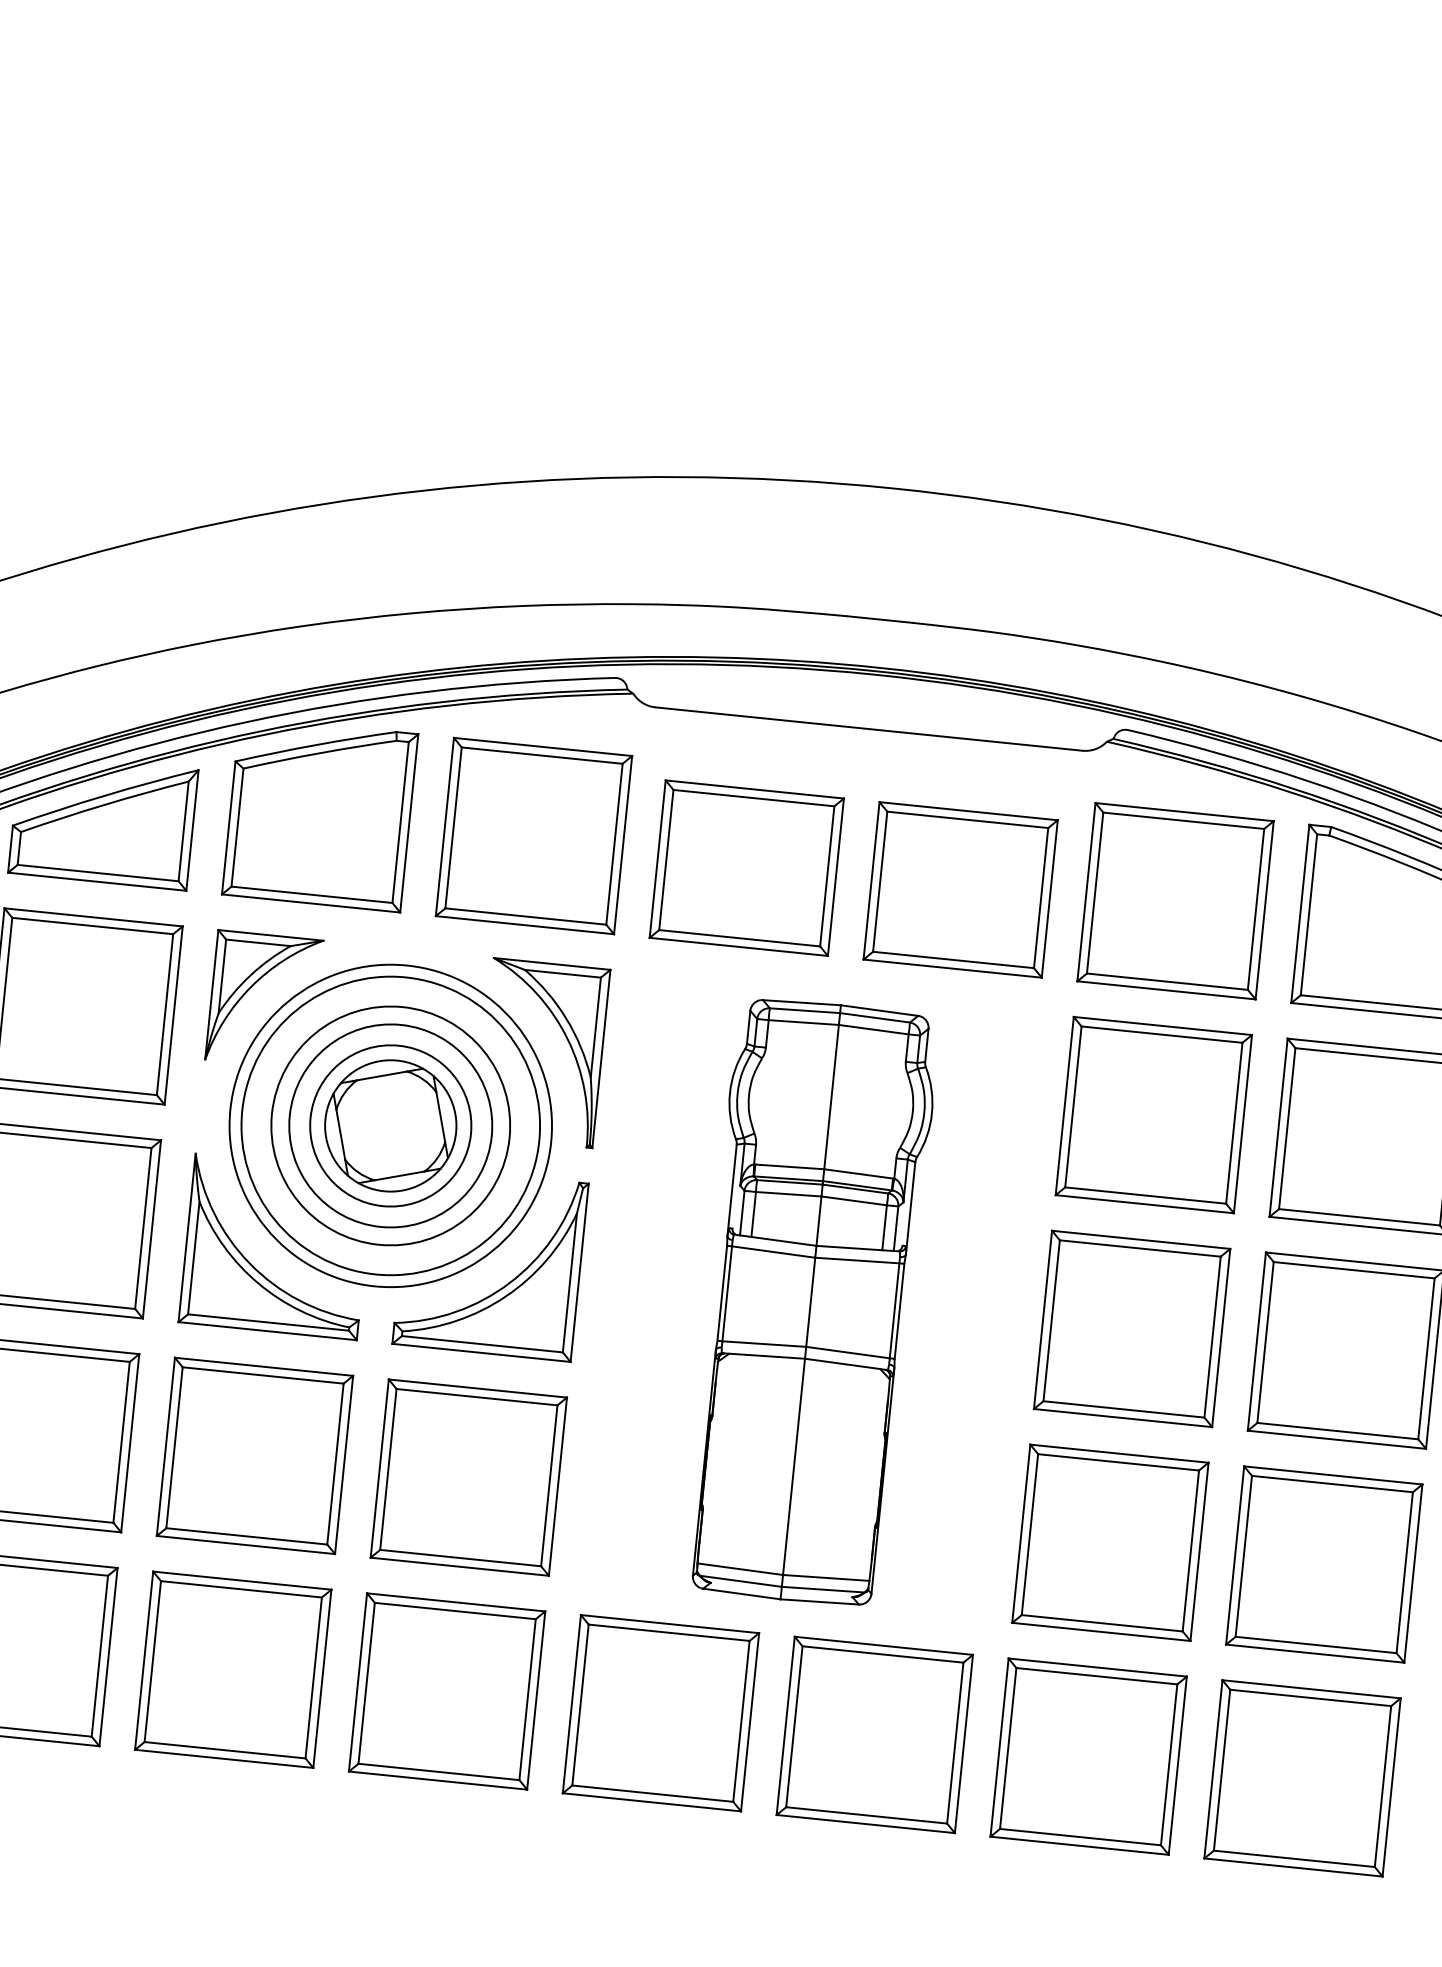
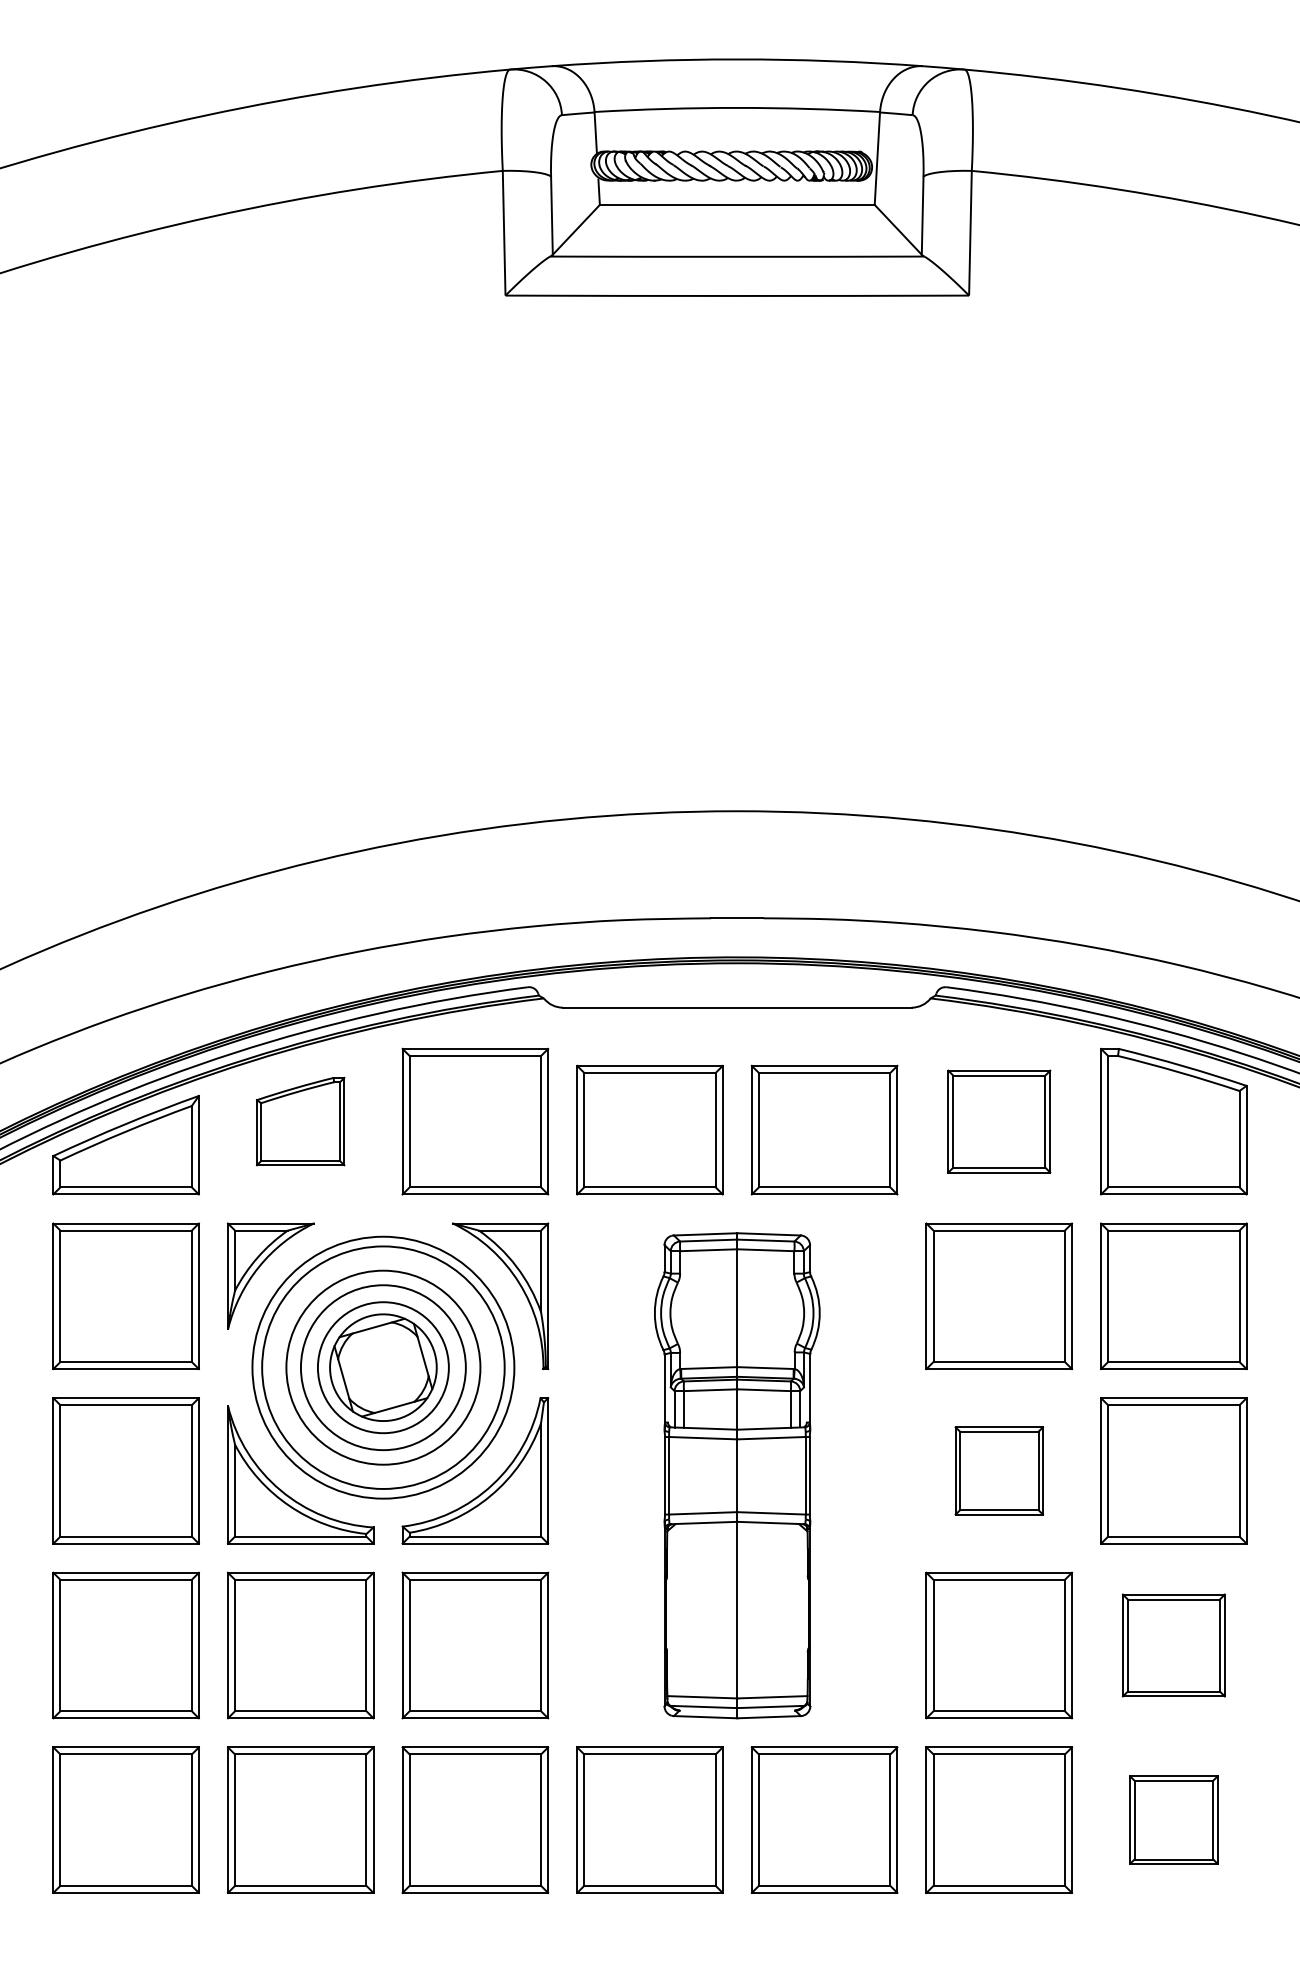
part: (319, 814) -> (300, 1121), size x0.6
part: (1175, 901) -> (999, 1121), size x0.7
part: (1132, 1328) -> (999, 1470), size x0.6
part: (1323, 1564) -> (1173, 1645), size x0.7
part: (1302, 1777) -> (1173, 1819), size x0.6

